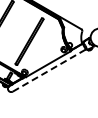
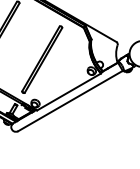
line: (49, 70) -> (70, 100), dashed -> solid

